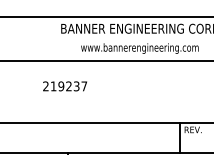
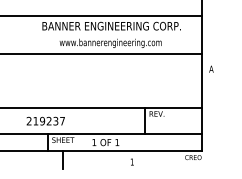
text: (64, 85) -> (45, 120), moved

